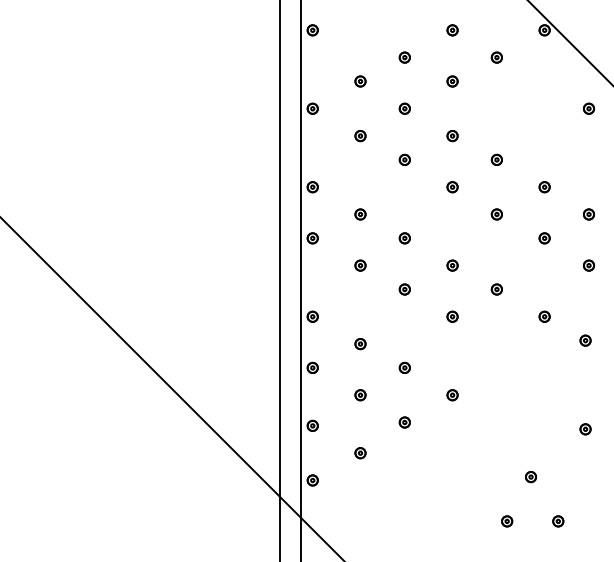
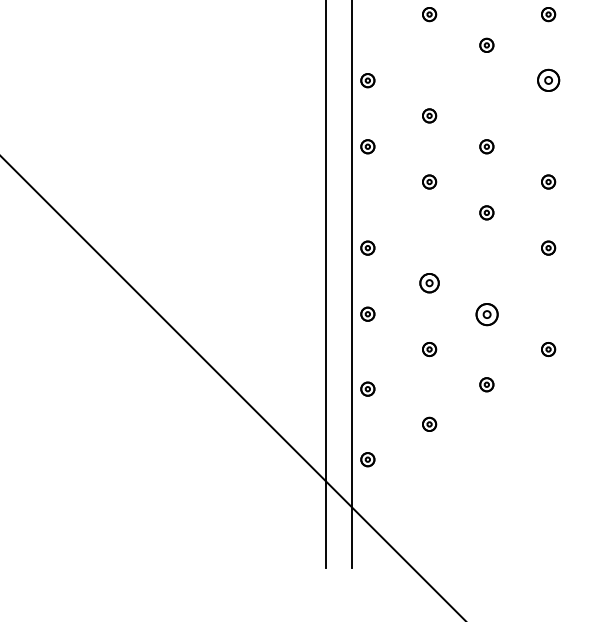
part: (452, 187) -> (548, 81), size x1.6
part: (360, 344) -> (429, 283), size x1.4
part: (404, 367) -> (486, 313), size x1.6

